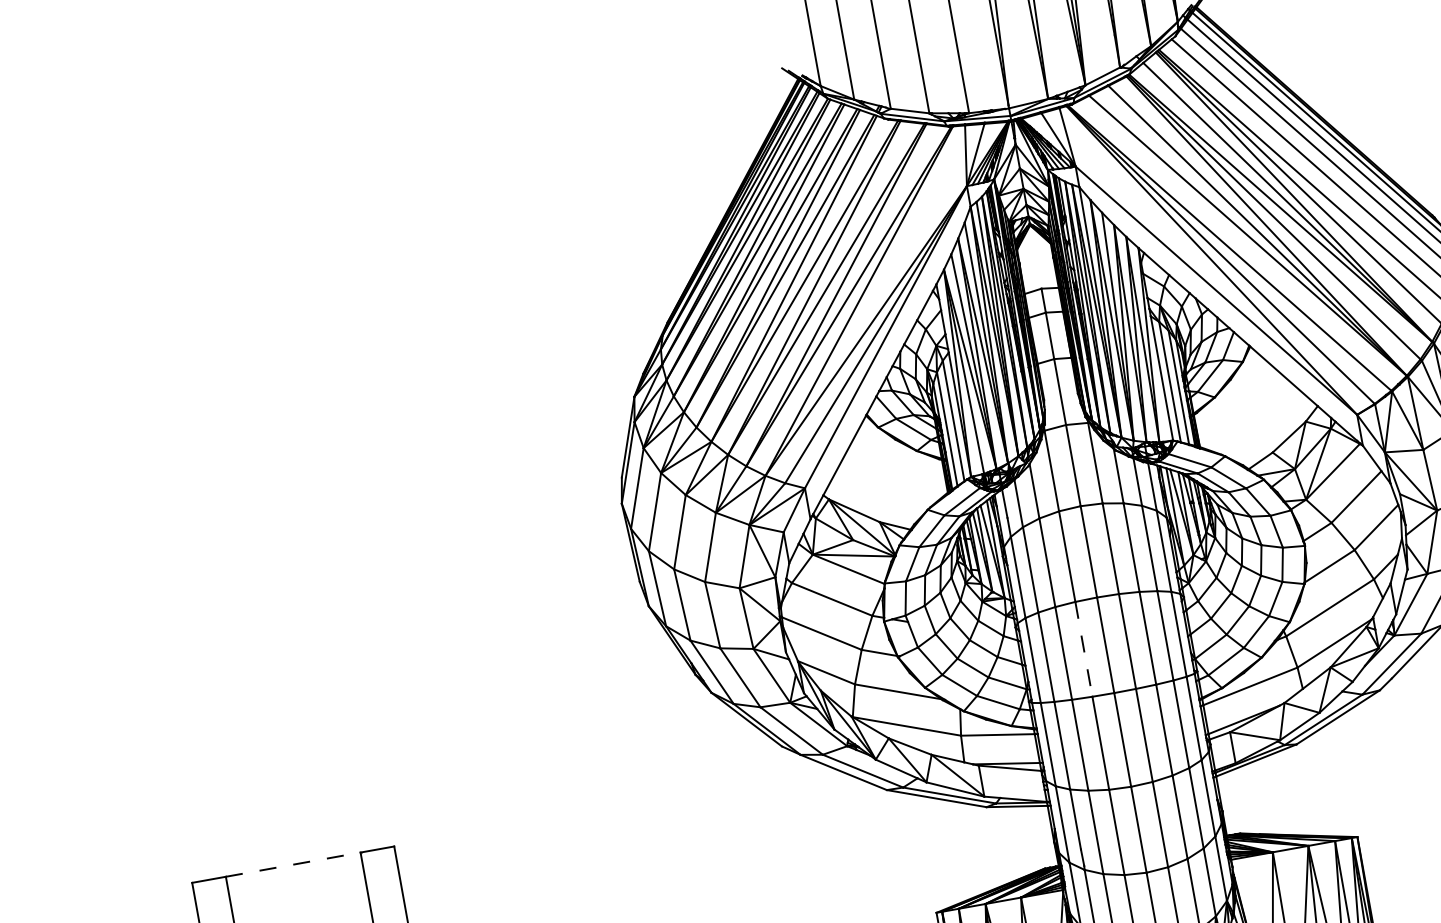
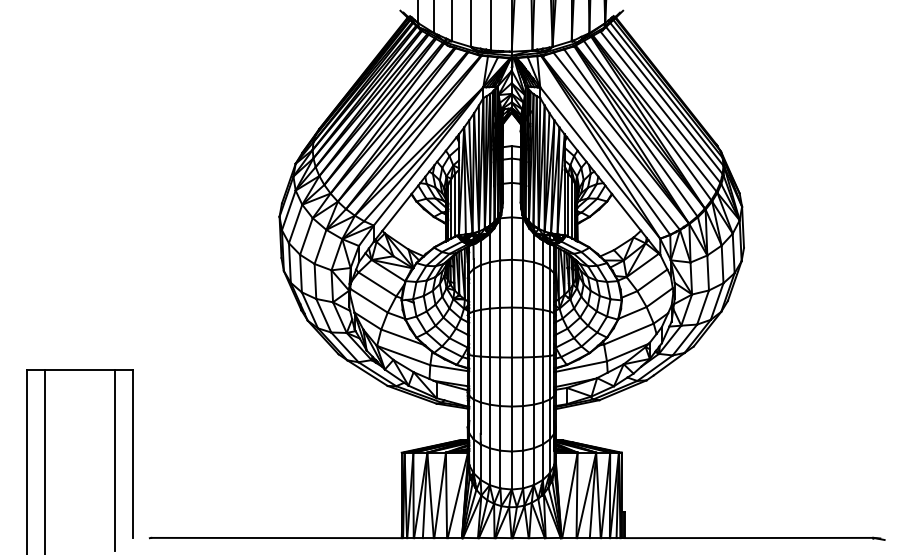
line: (1084, 649) -> (500, 332), dashed -> solid
line: (293, 864) -> (80, 369), dashed -> solid

